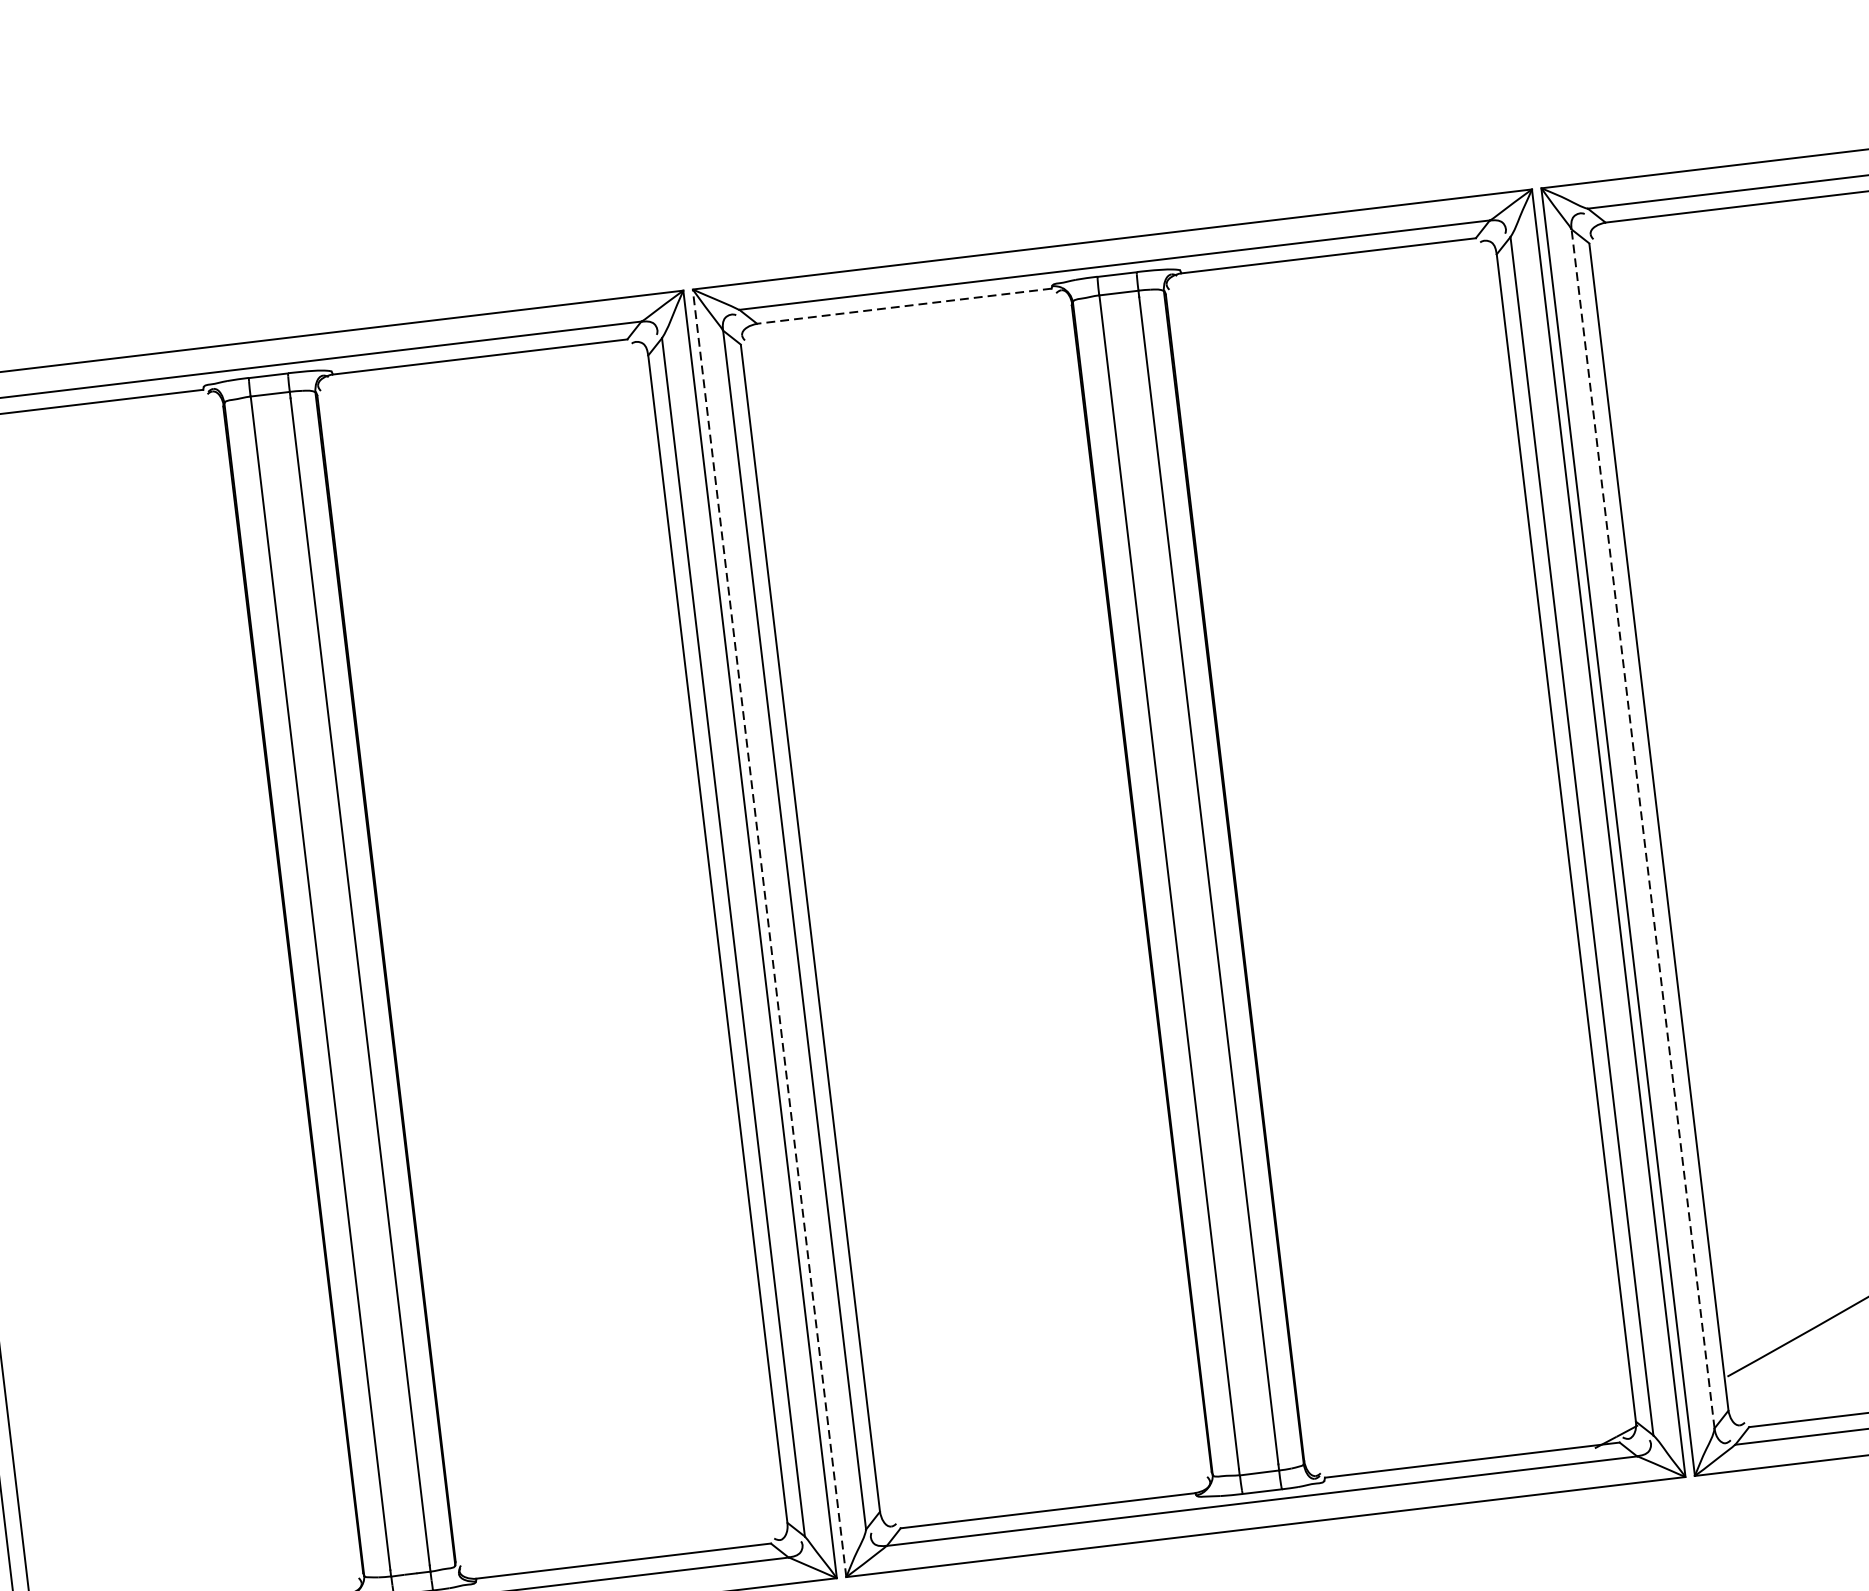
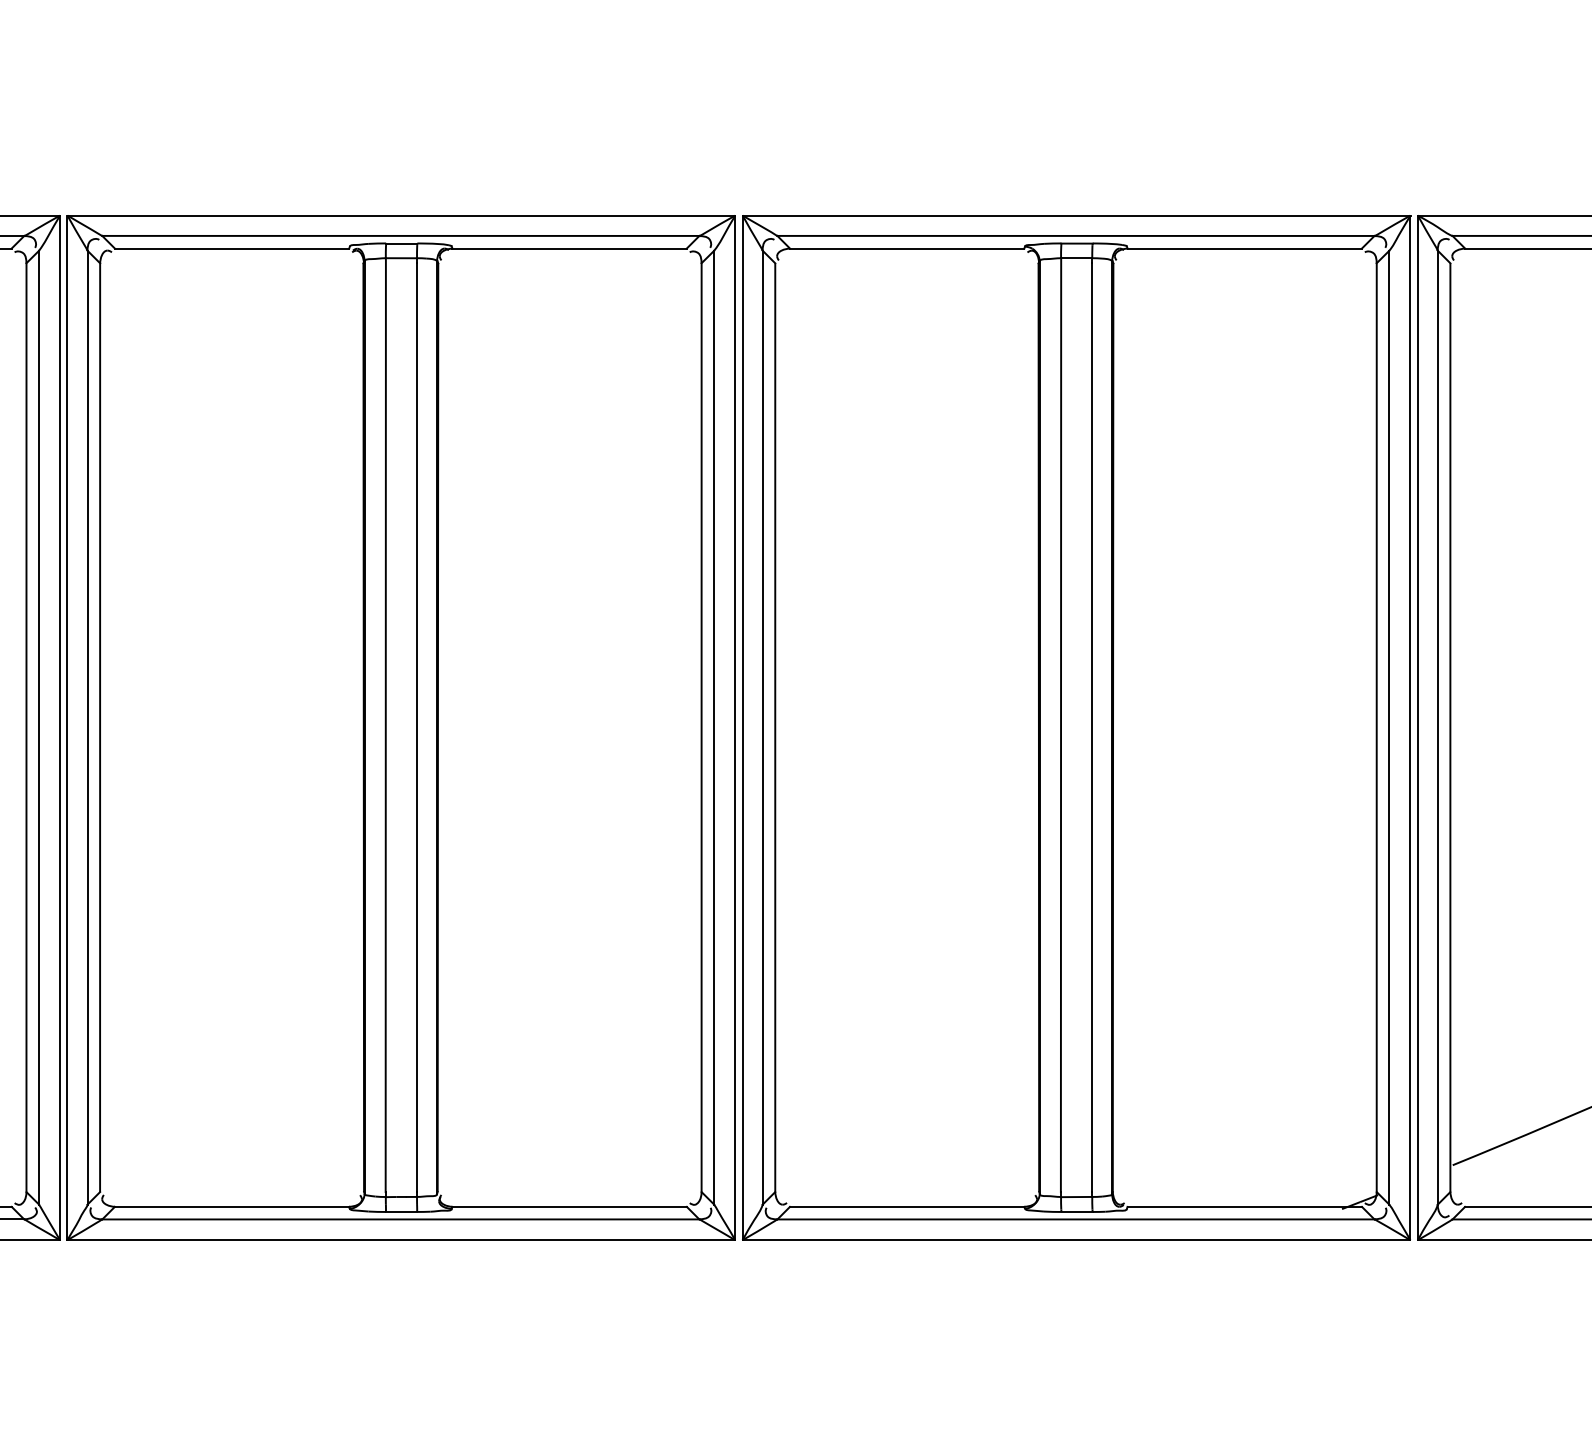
line: (903, 306) -> (906, 248), dashed -> solid
line: (1642, 828) -> (1437, 727), dashed -> solid
line: (769, 932) -> (742, 727), dashed -> solid

